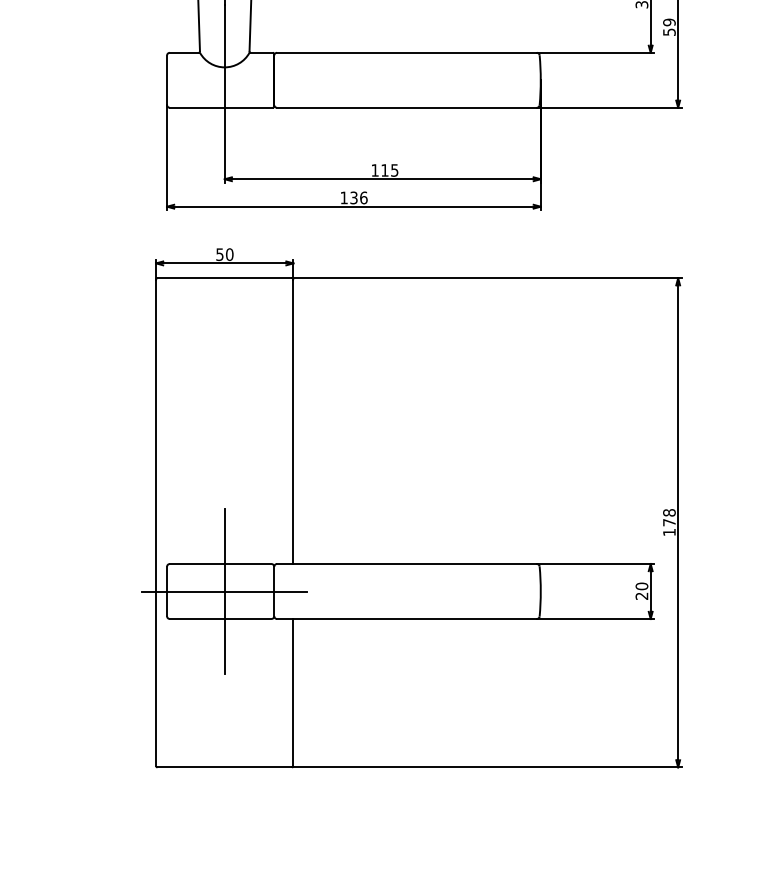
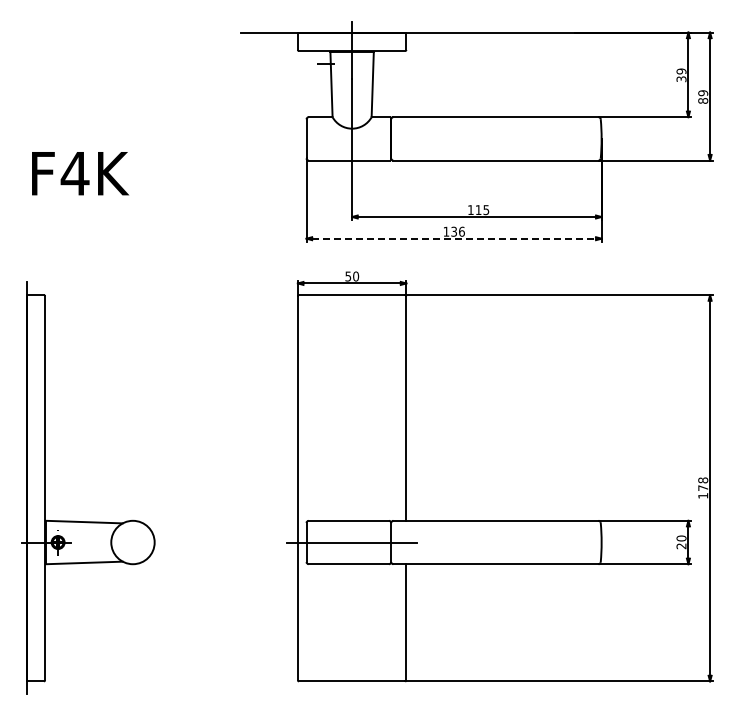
text: (669, 31) -> (703, 100), 59 -> 89
line: (354, 206) -> (454, 238), solid -> dashed
line: (225, 591) -> (352, 542), removed

